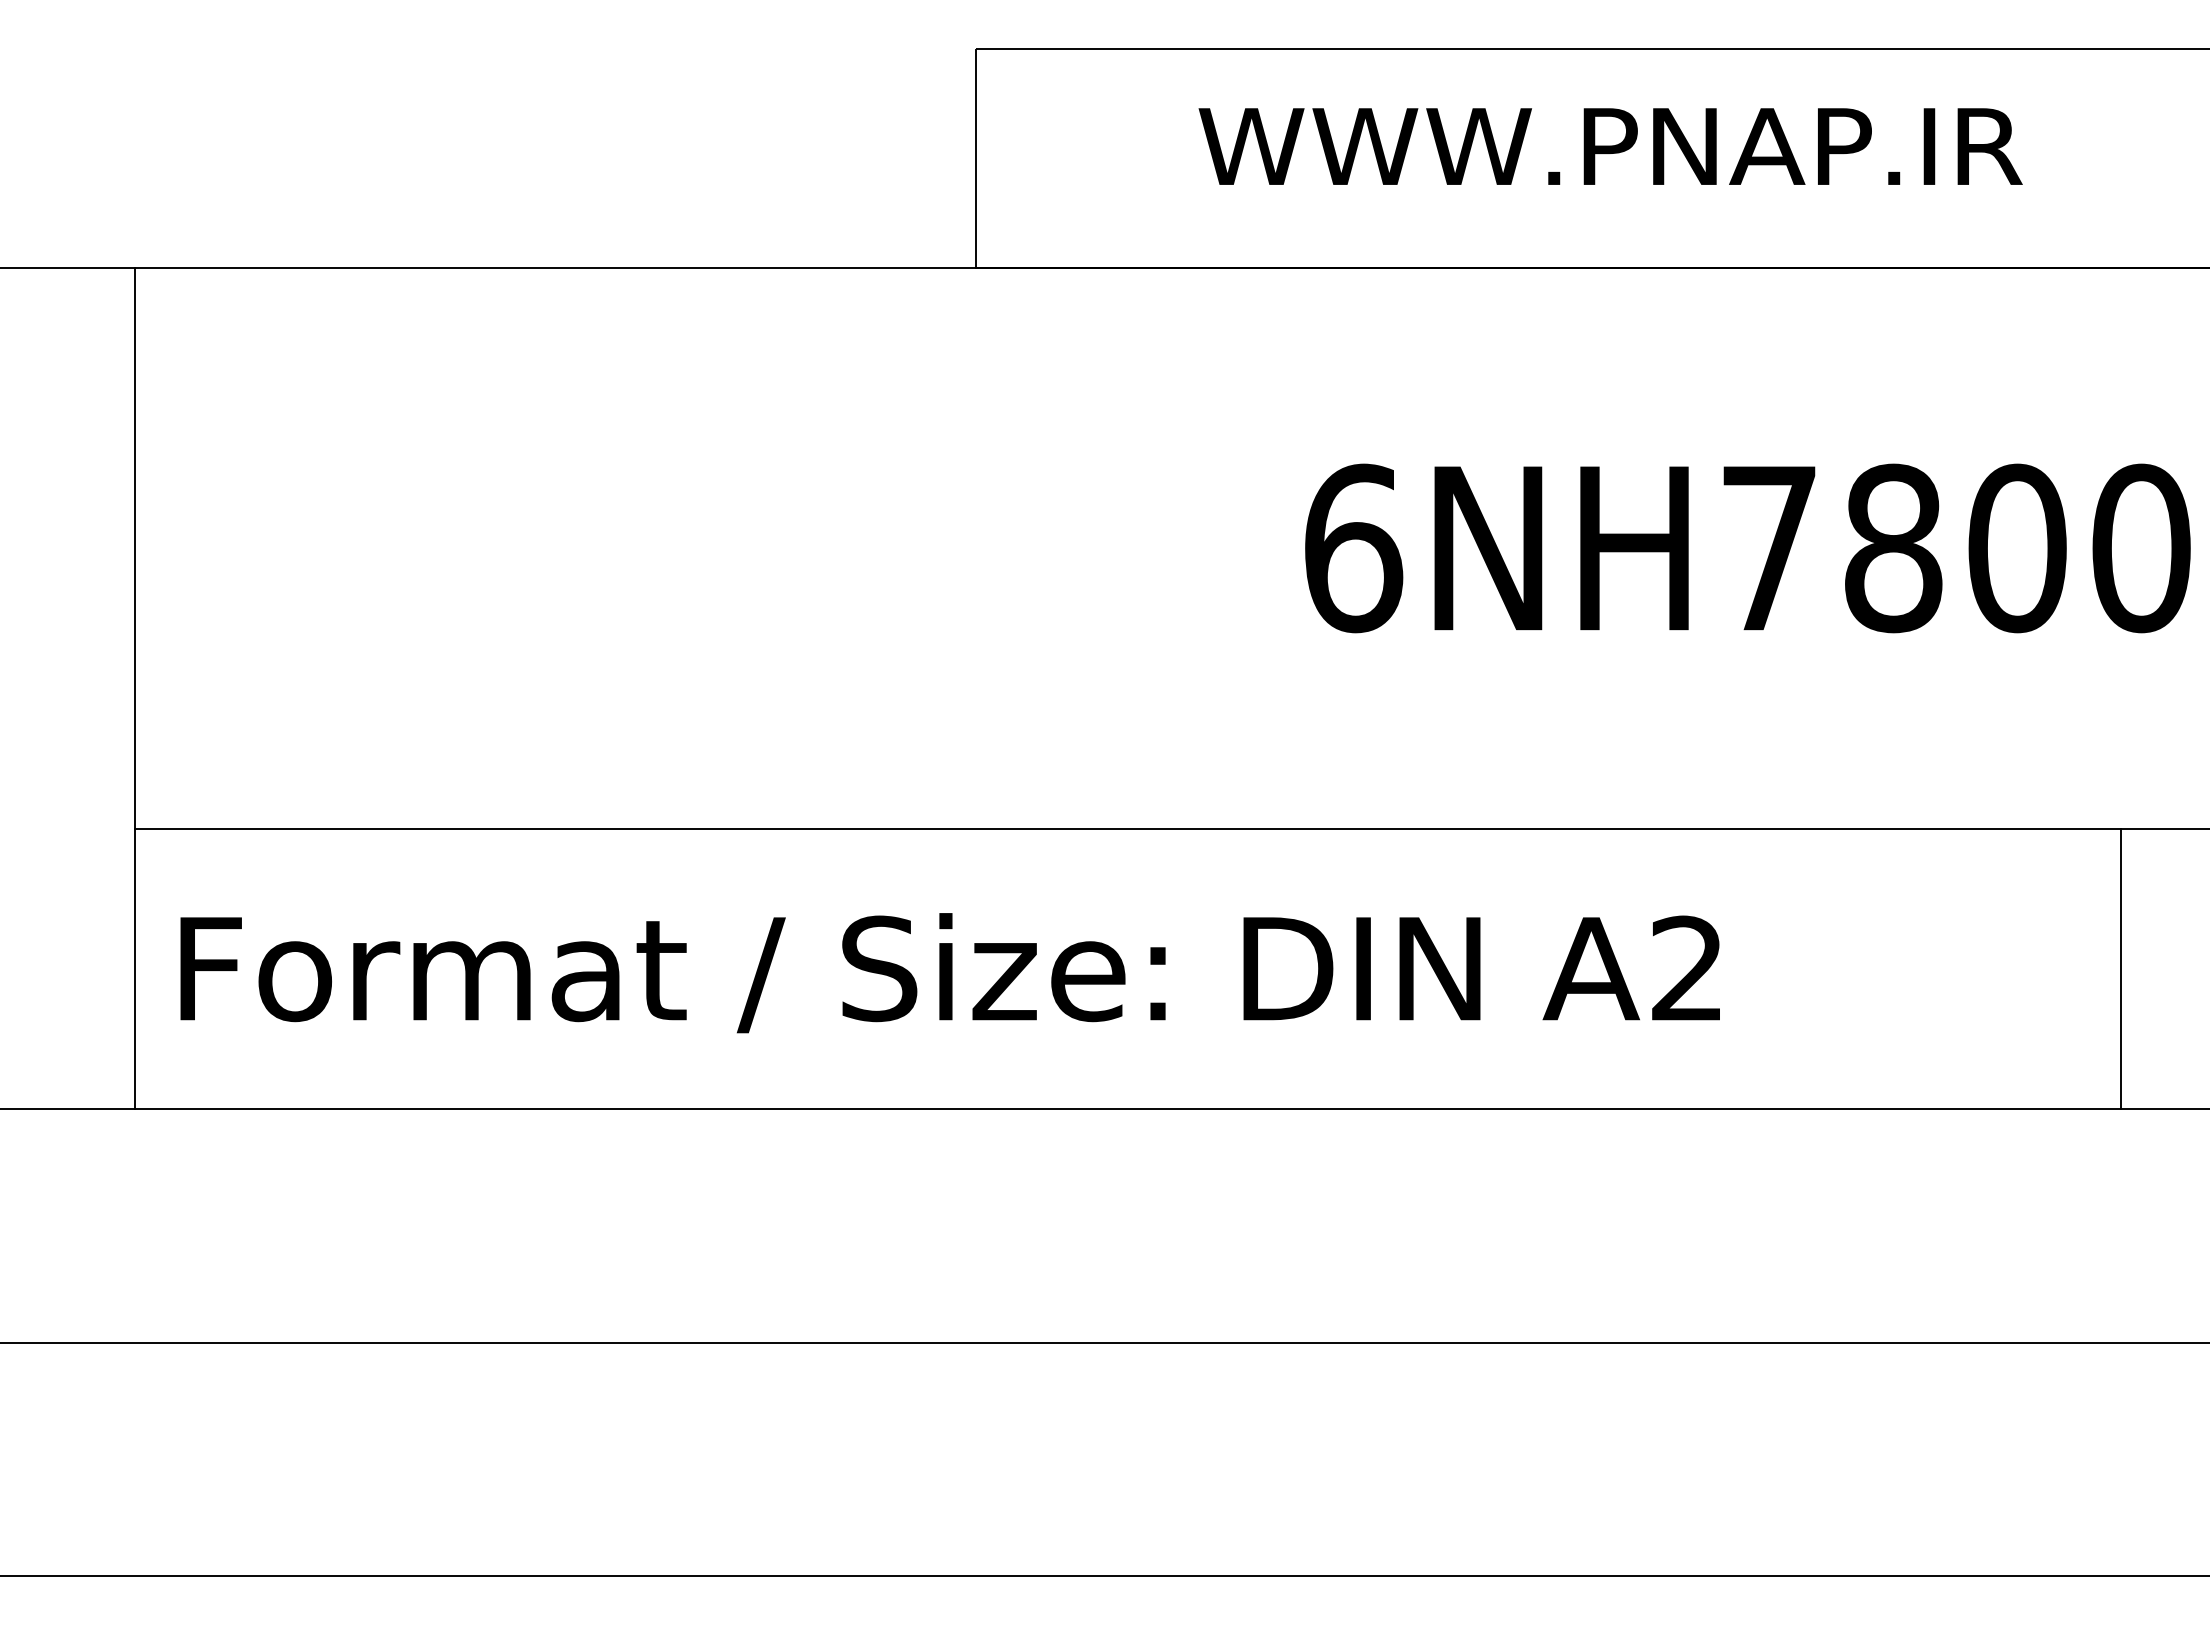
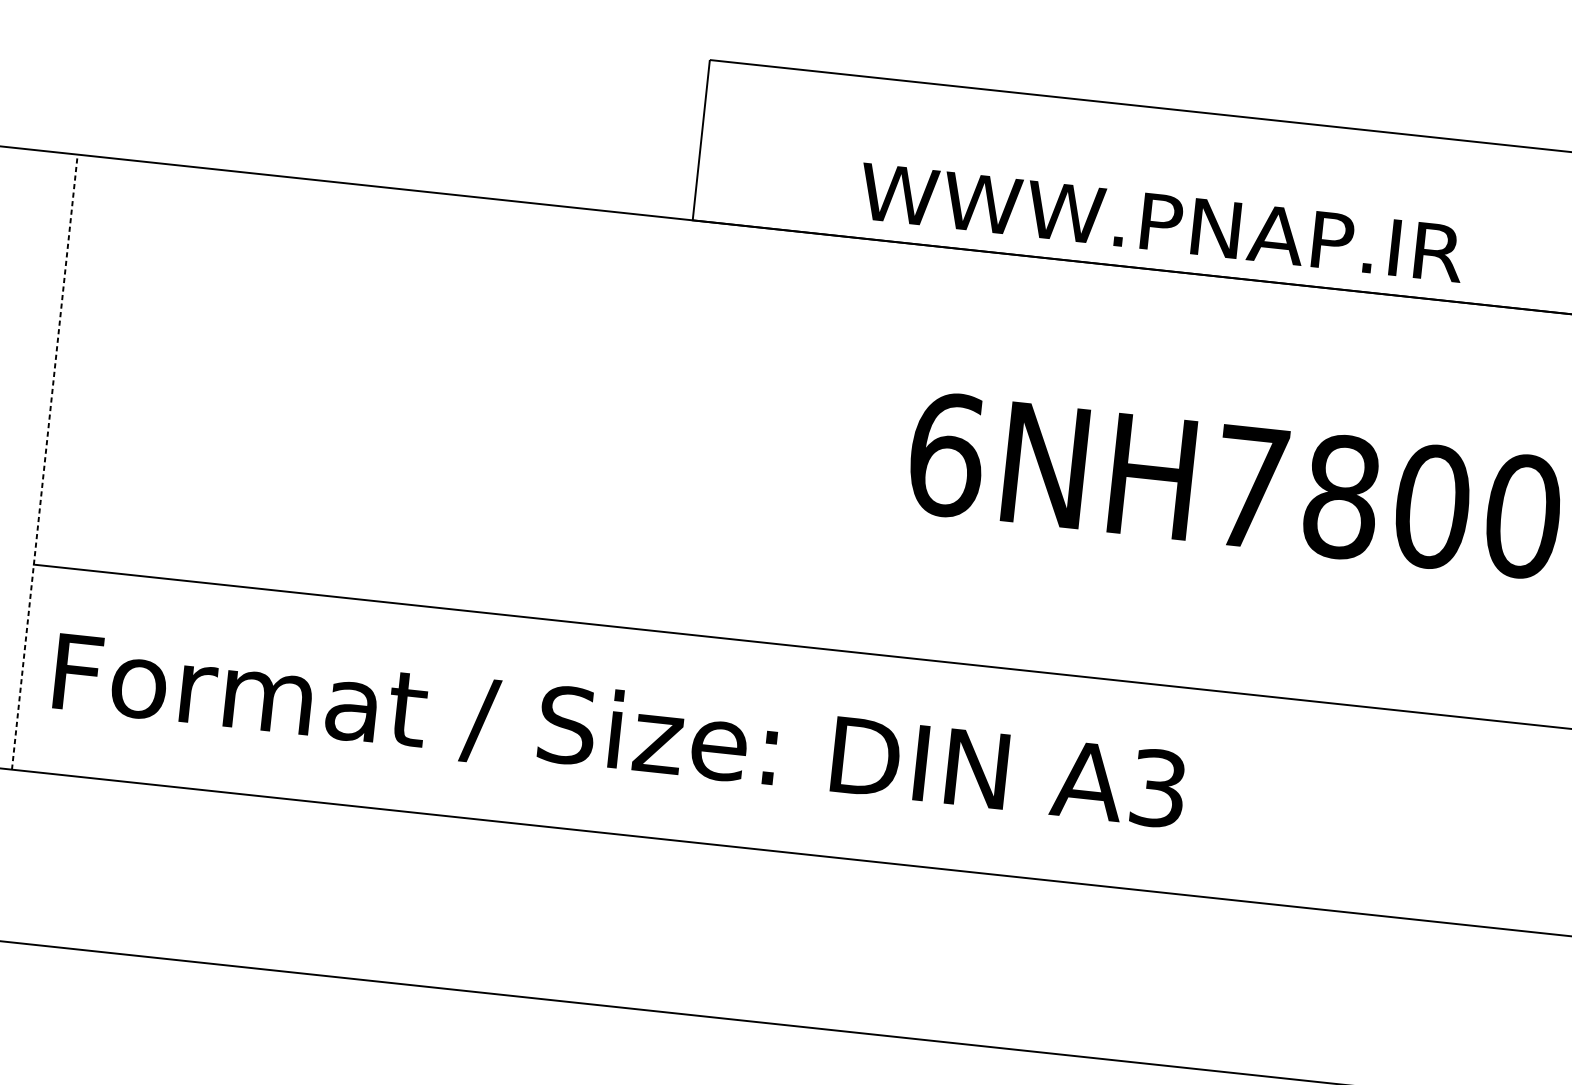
text: (1610, 146) -> (1161, 222), moved
line: (135, 688) -> (44, 462), solid -> dashed
text: (1687, 968) -> (1158, 788), A2 -> A3
line: (2120, 968) -> (1474, 822), removed

